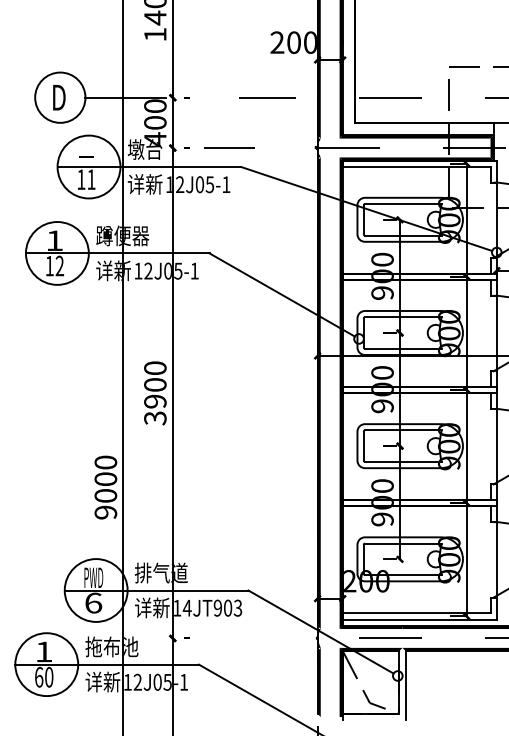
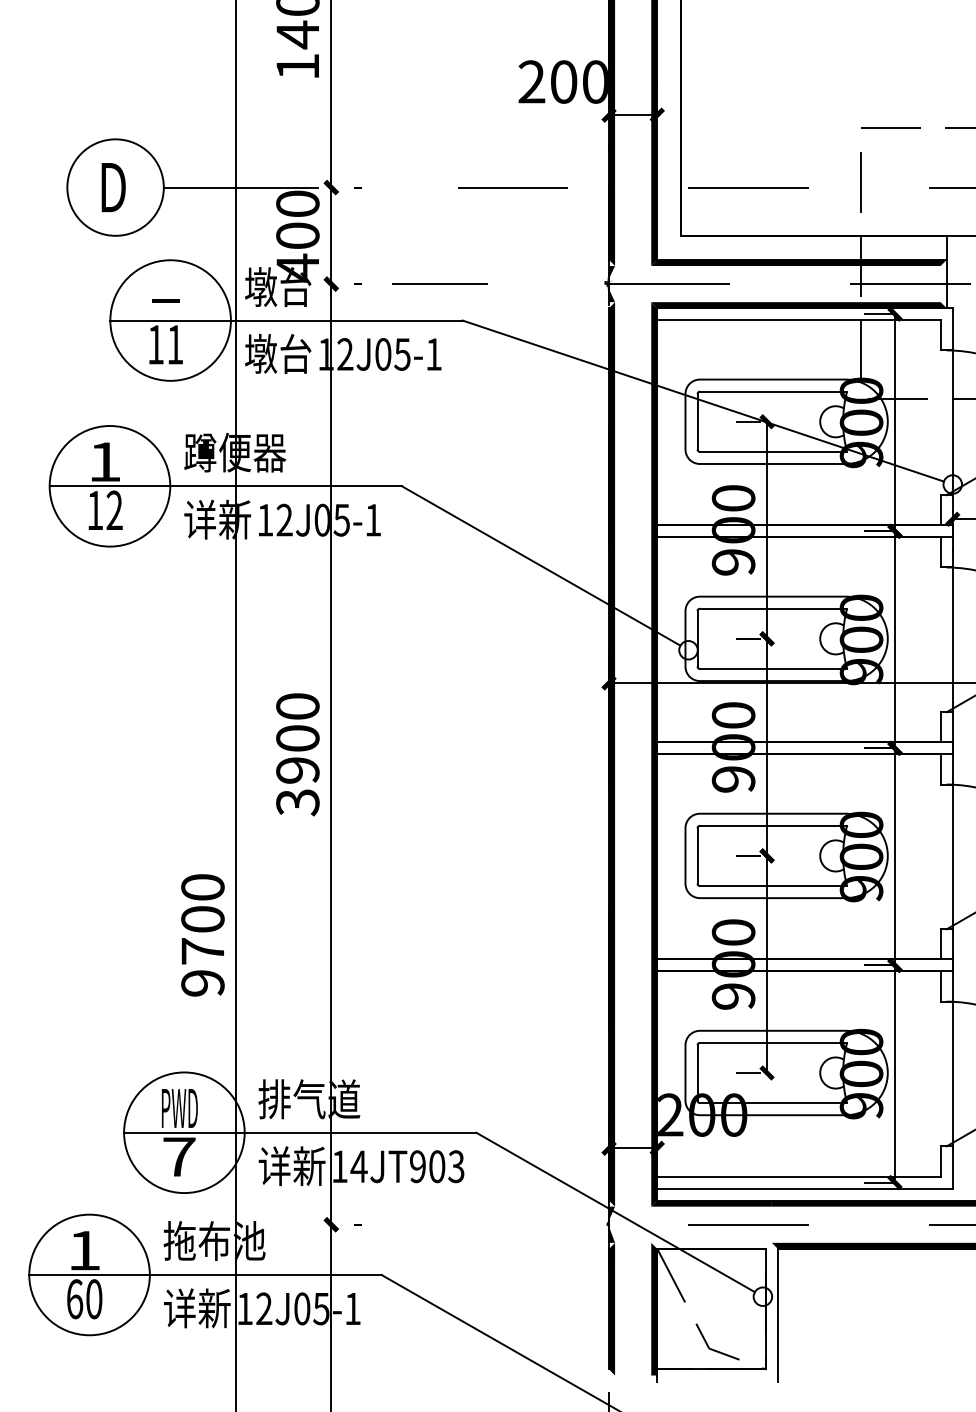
fill: (491, 147) -> (942, 283), removed
text: (144, 184) -> (277, 354), 详新 -> 墩台
text: (105, 495) -> (202, 950), 9000 -> 9700
text: (93, 602) -> (179, 1155), 6 -> 7
fill: (370, 649) -> (710, 1245), removed

